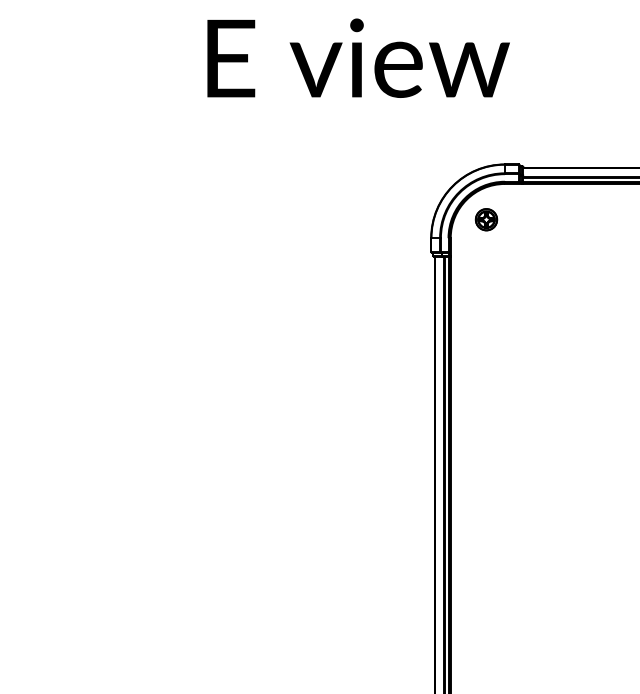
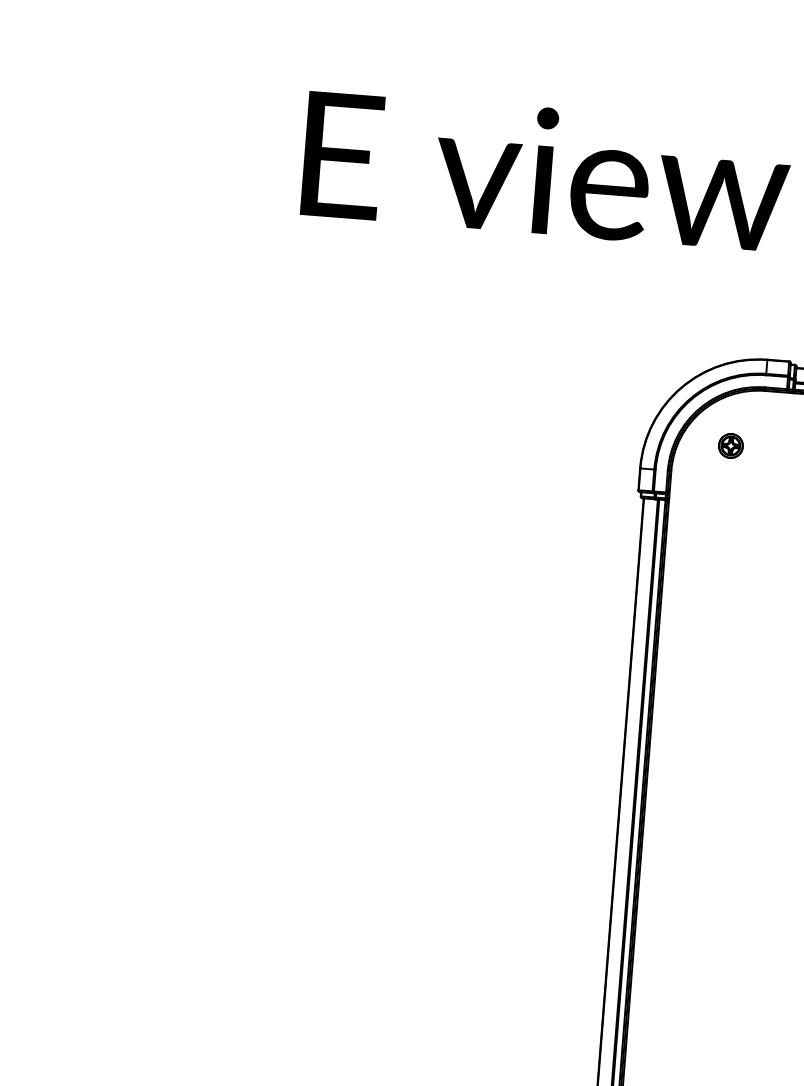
part: (486, 219) -> (730, 445), size x0.7

